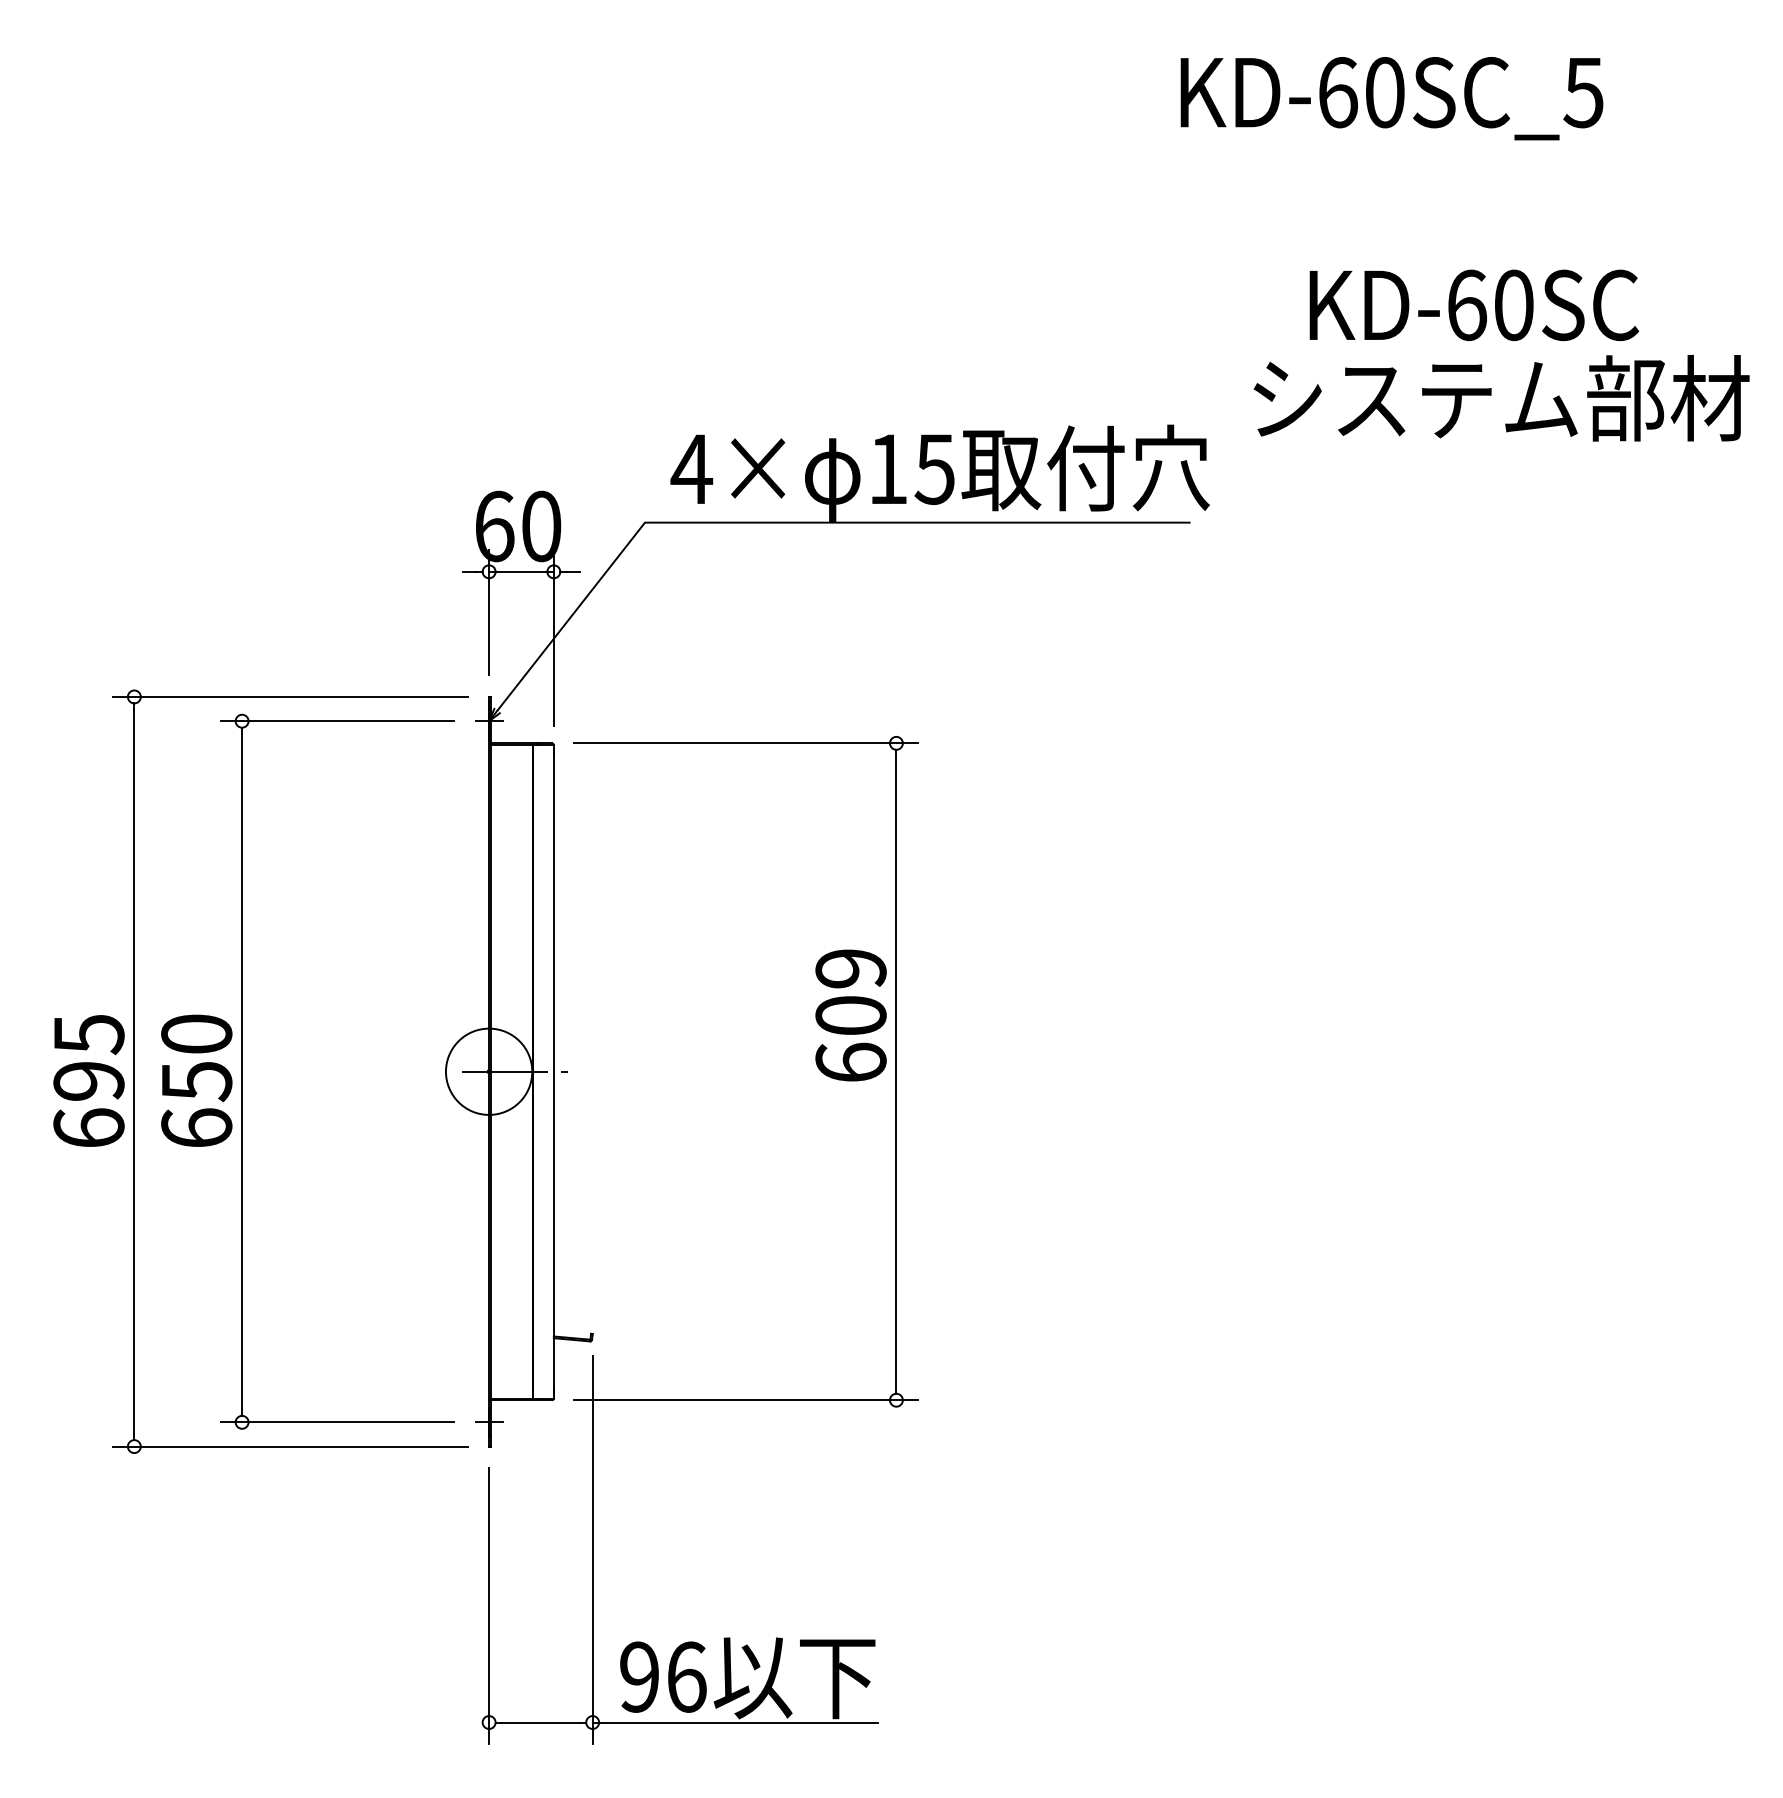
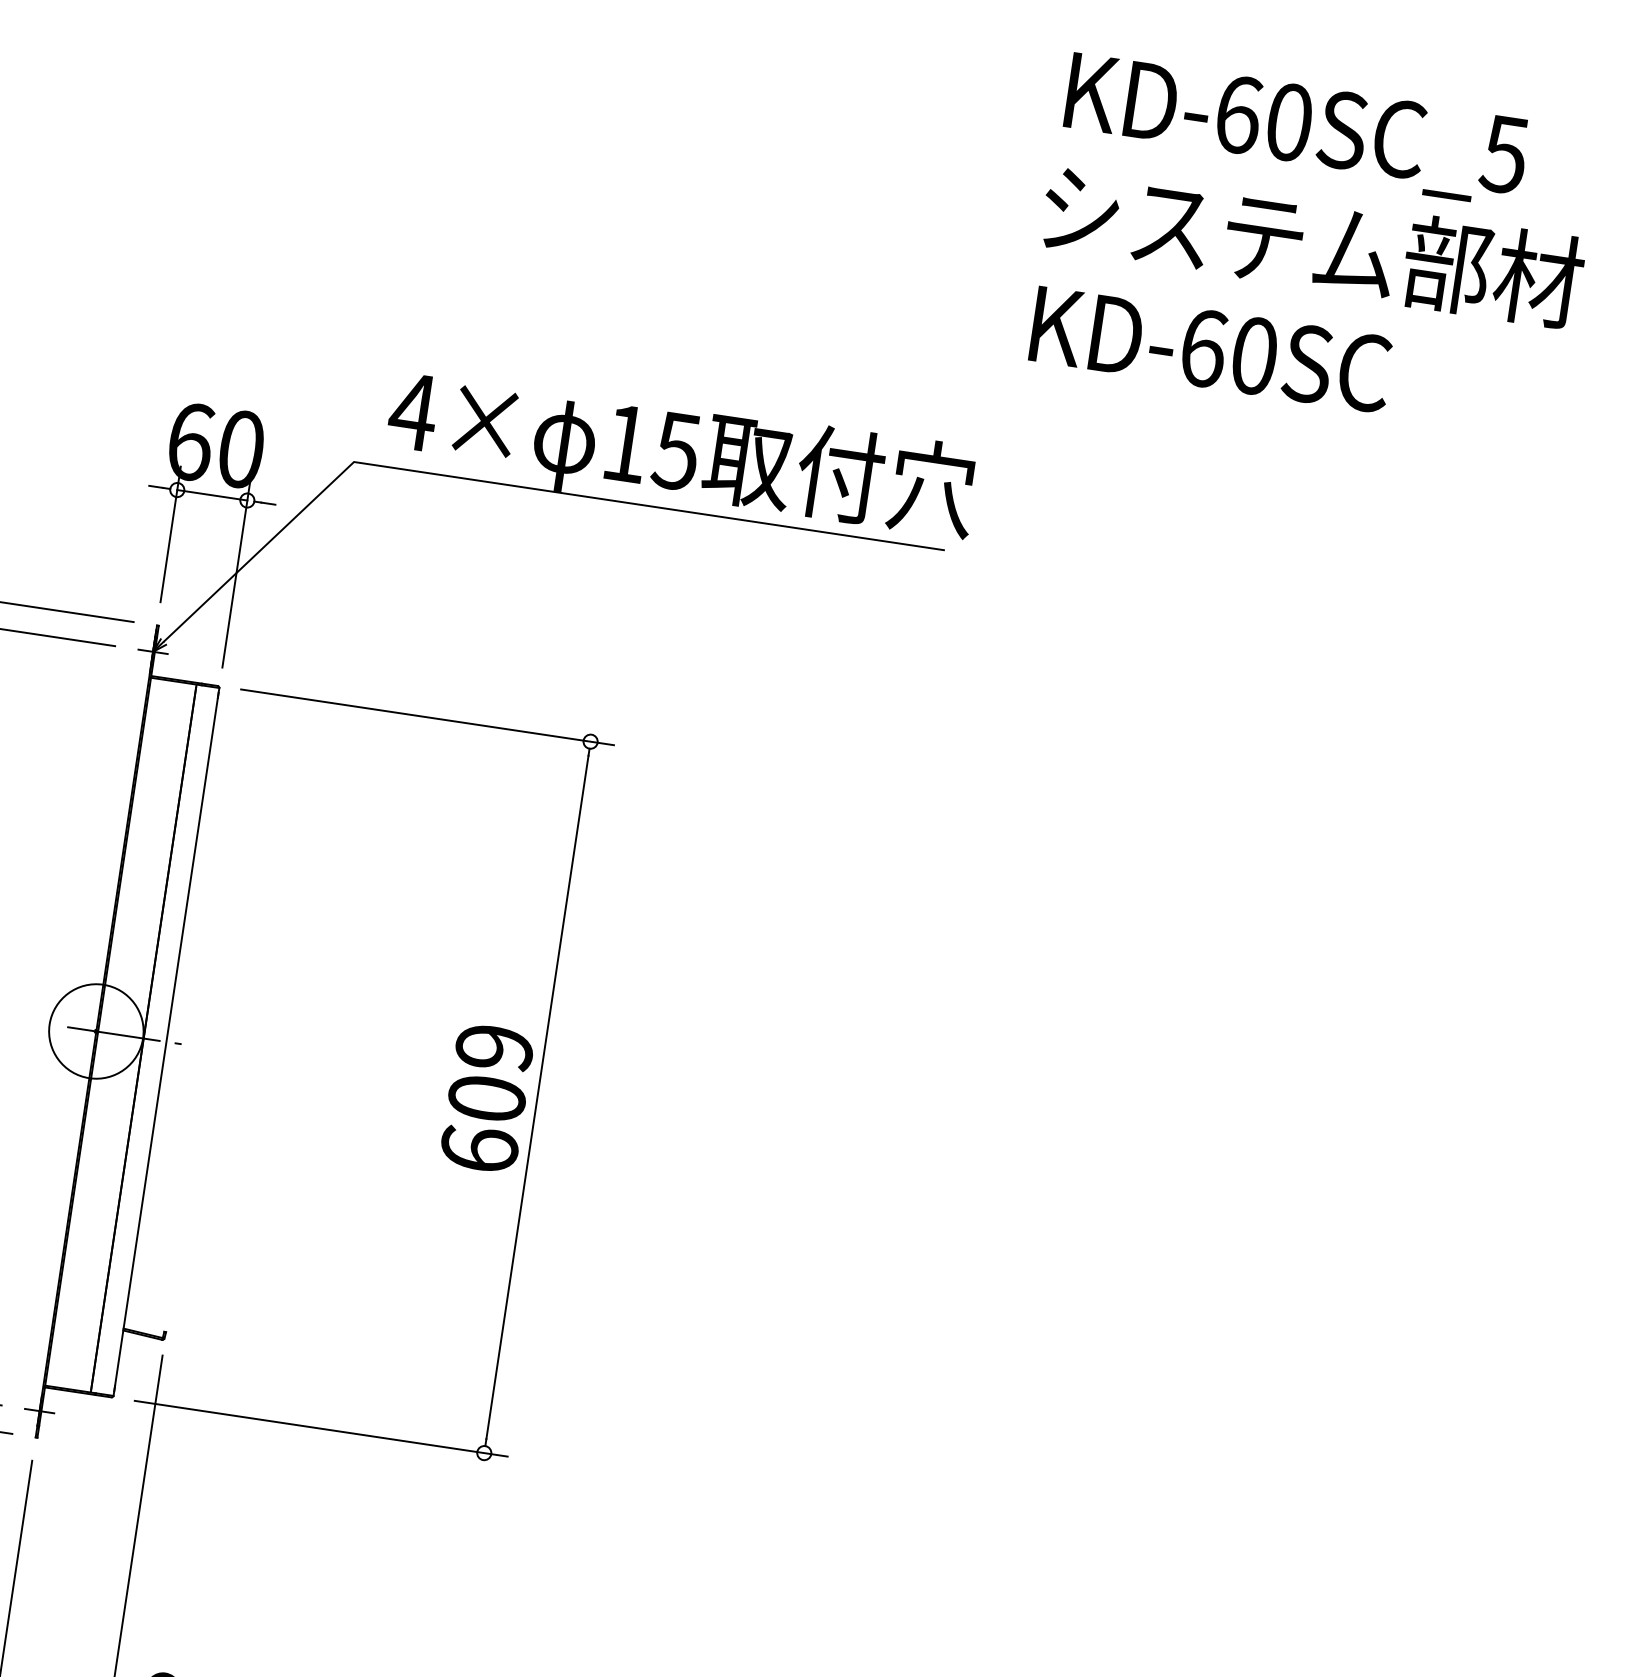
text: (1391, 98) -> (1295, 129), moved
text: (1474, 305) -> (1211, 349), moved
text: (1501, 398) -> (1312, 245), moved
text: (850, 1015) -> (486, 1098), moved

